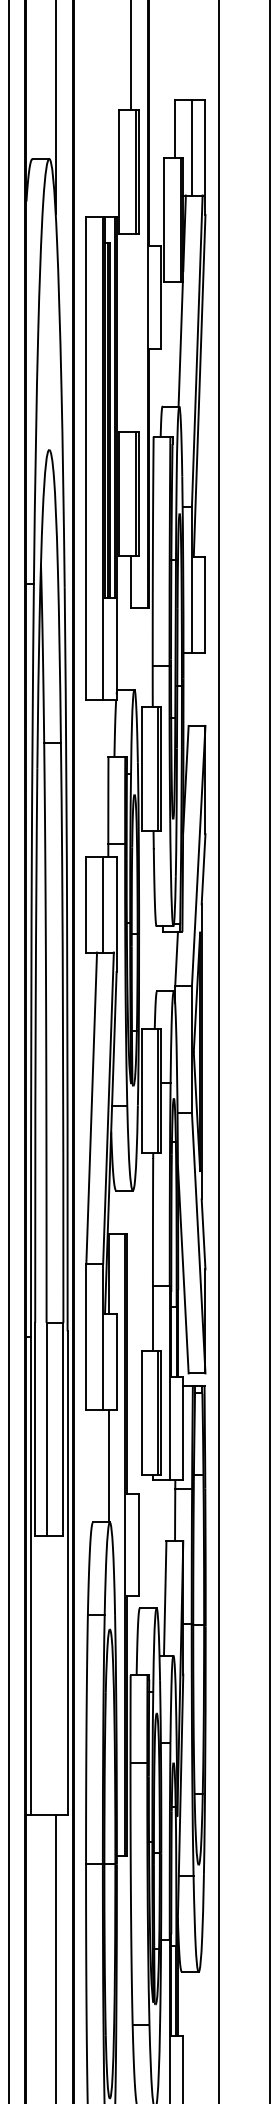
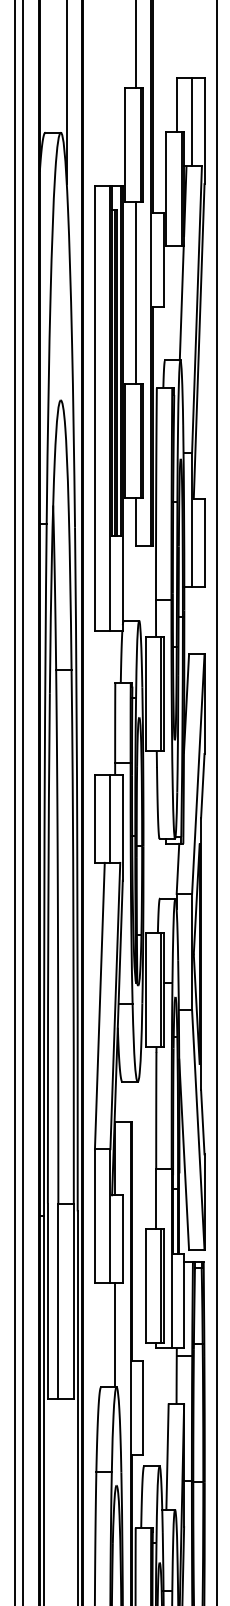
line: (130, 333) -> (135, 293), added

